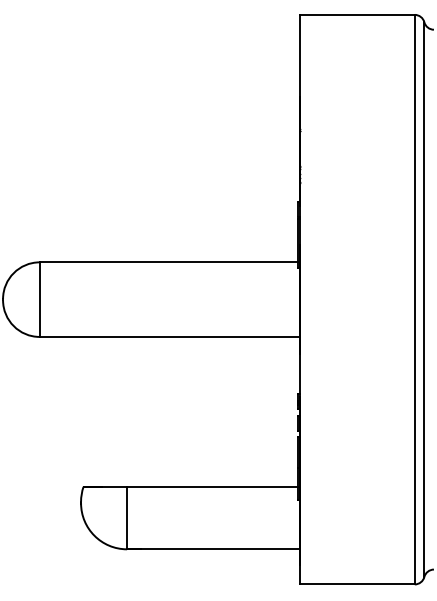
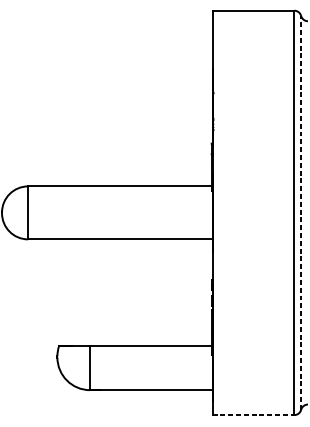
line: (424, 299) -> (301, 212), solid -> dashed
line: (357, 584) -> (253, 415), solid -> dashed

